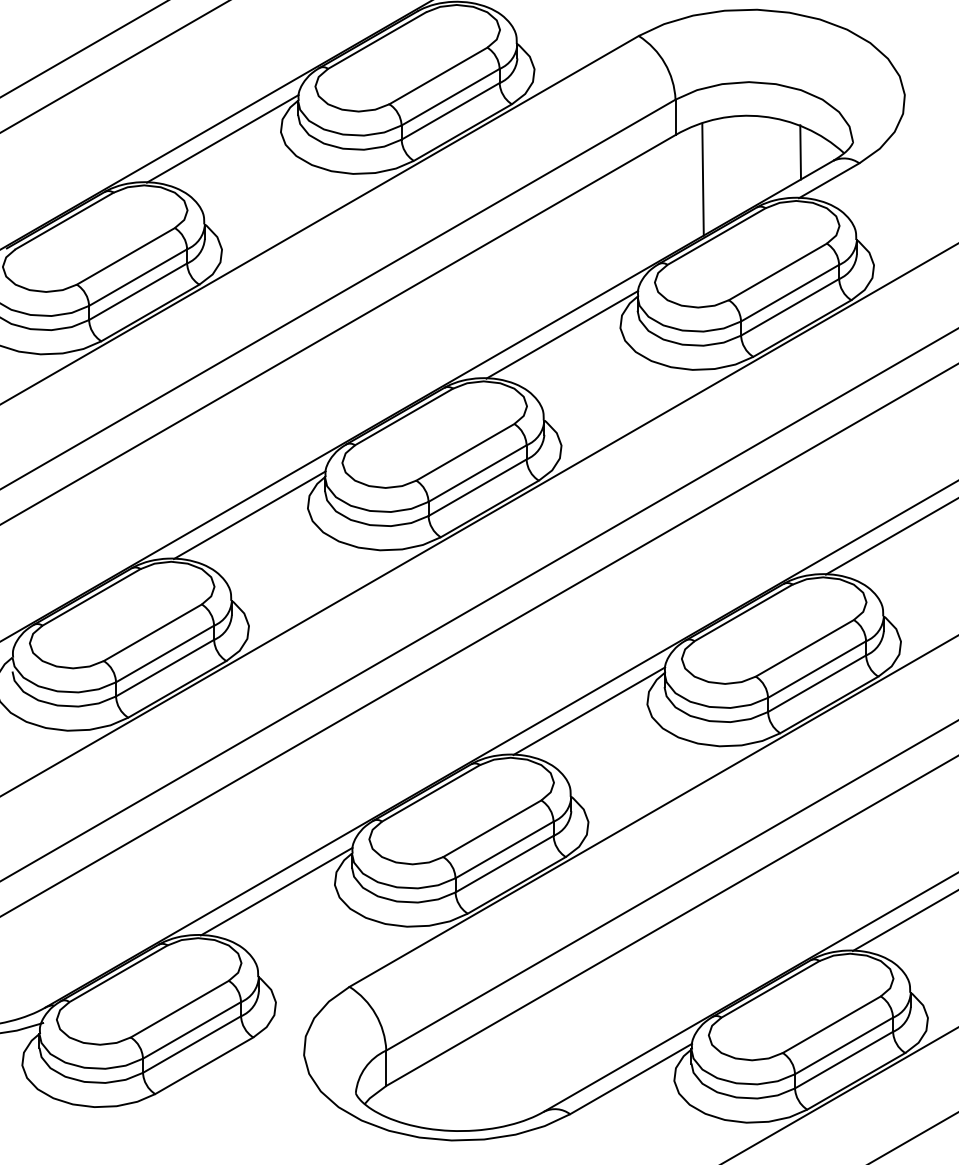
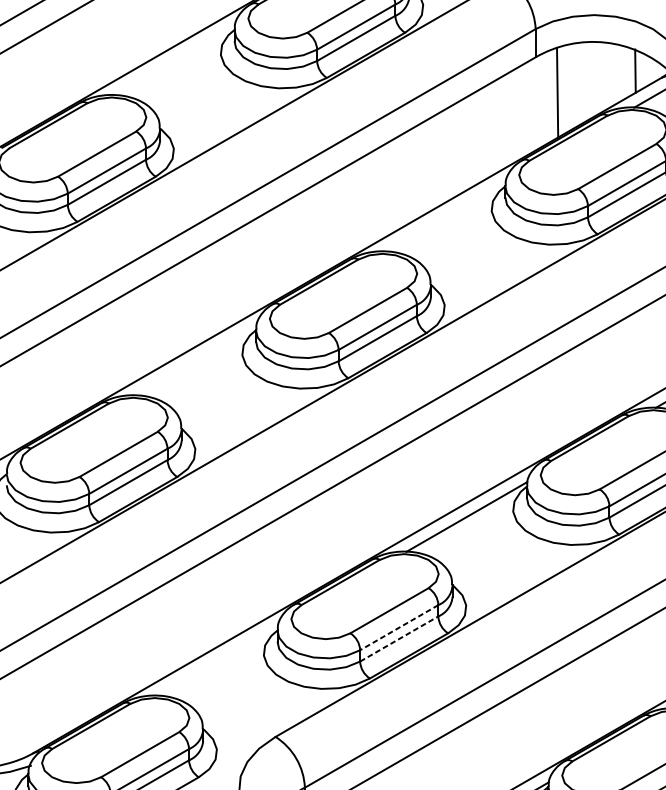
line: (222, 138) -> (174, 60), removed
line: (562, 334) -> (445, 216), removed
line: (249, 515) -> (195, 360), removed
line: (504, 849) -> (399, 627), solid -> dashed
line: (504, 864) -> (399, 639), solid -> dashed
line: (276, 891) -> (217, 660), removed

